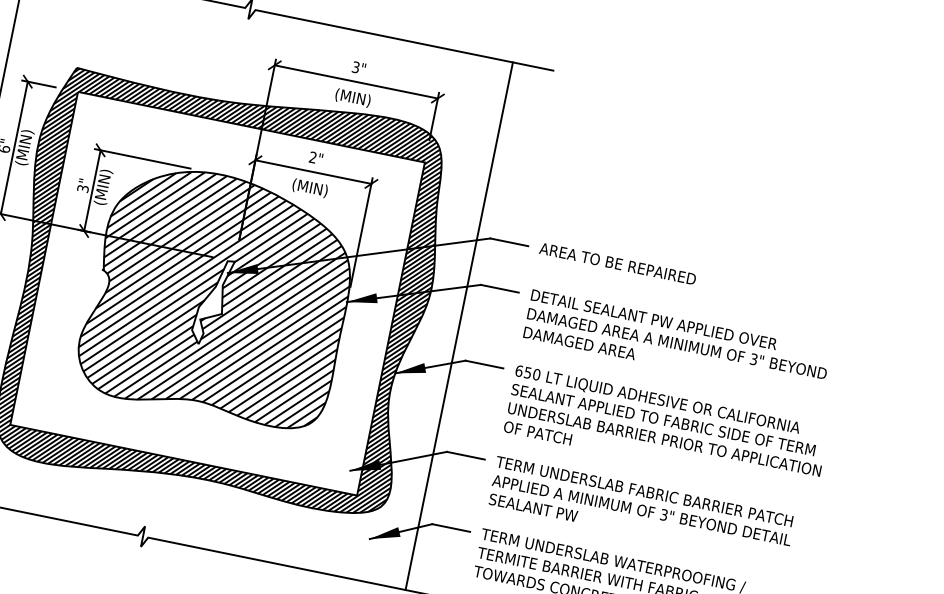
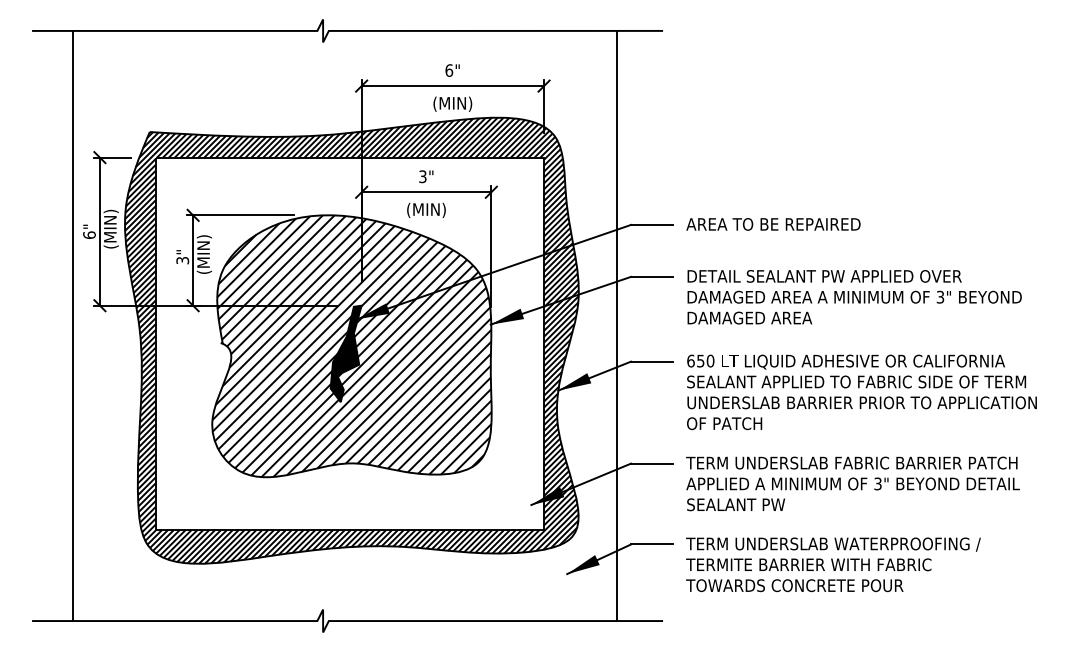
text: (356, 67) -> (449, 70), 3" -> 6"
text: (312, 157) -> (422, 176), 2" -> 3"
fill: (211, 301) -> (345, 353), added

